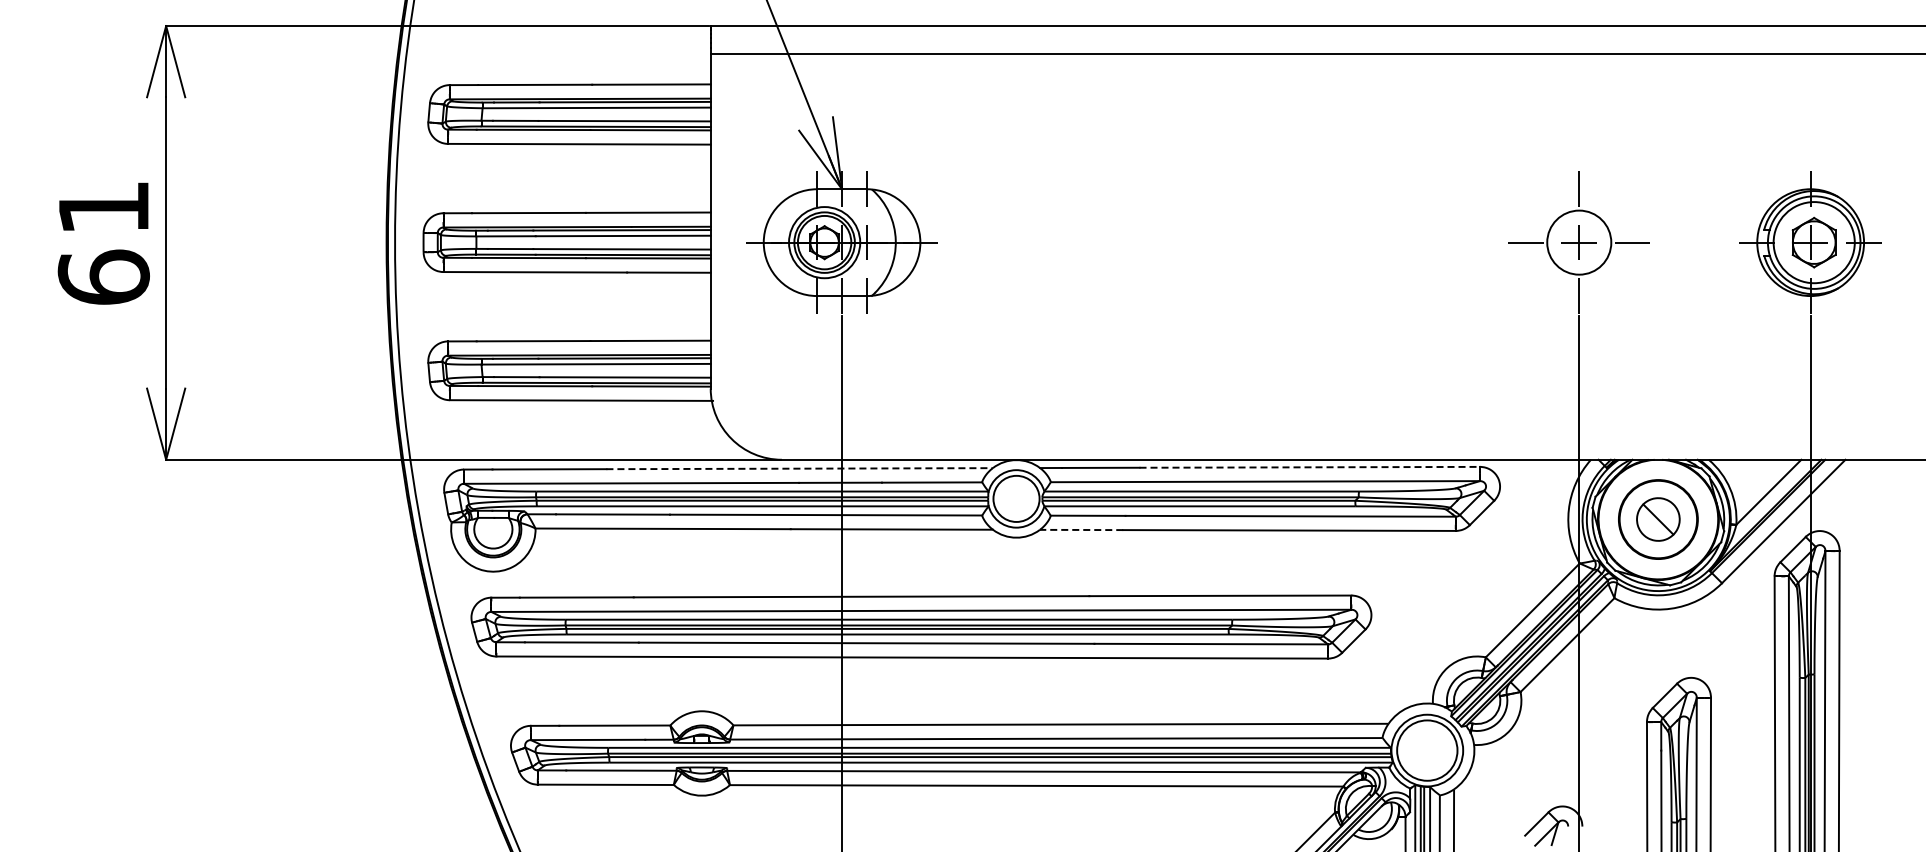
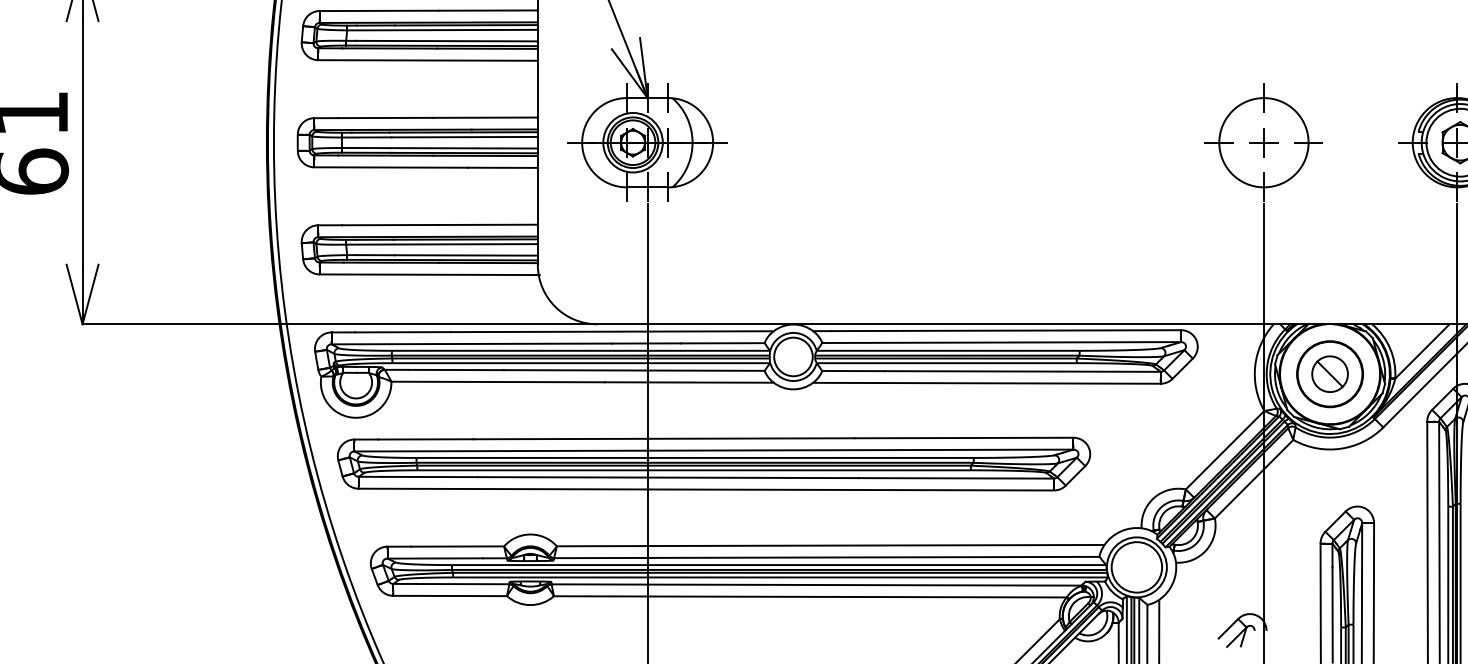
circle: (1578, 242) -> (1263, 142), size x1.67
line: (1310, 467) -> (1039, 330), dashed -> solid
line: (800, 468) -> (612, 331), dashed -> solid
line: (1081, 529) -> (847, 382), dashed -> solid

